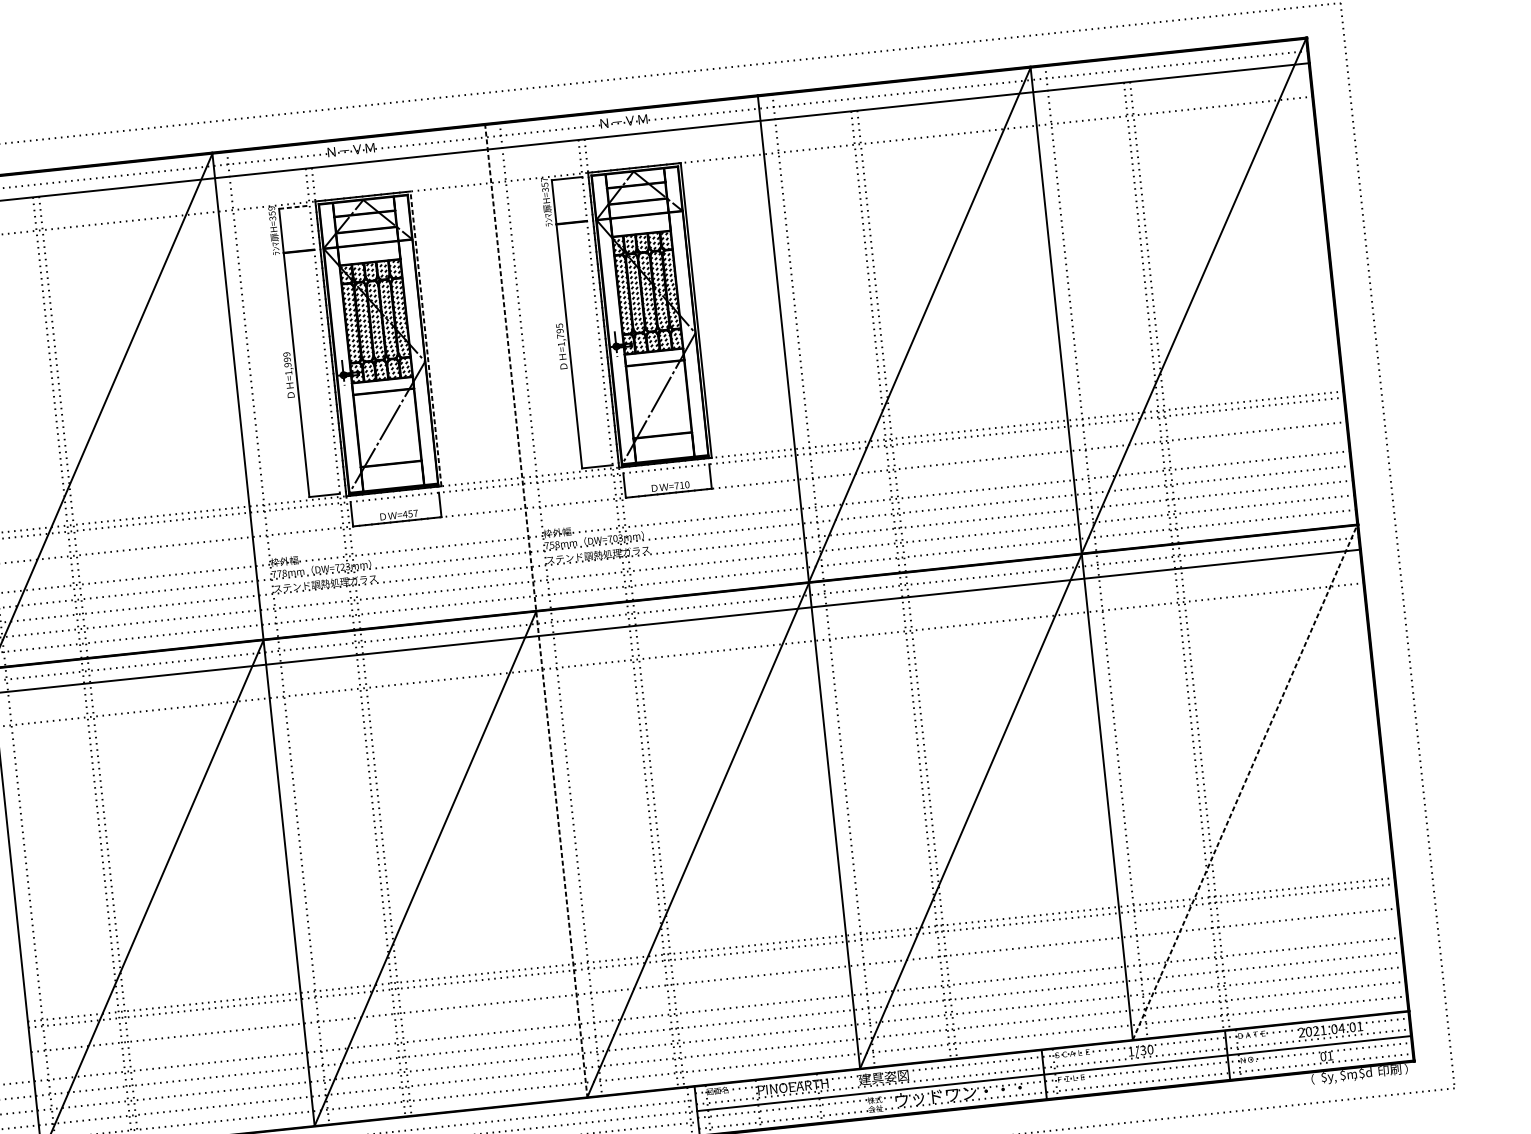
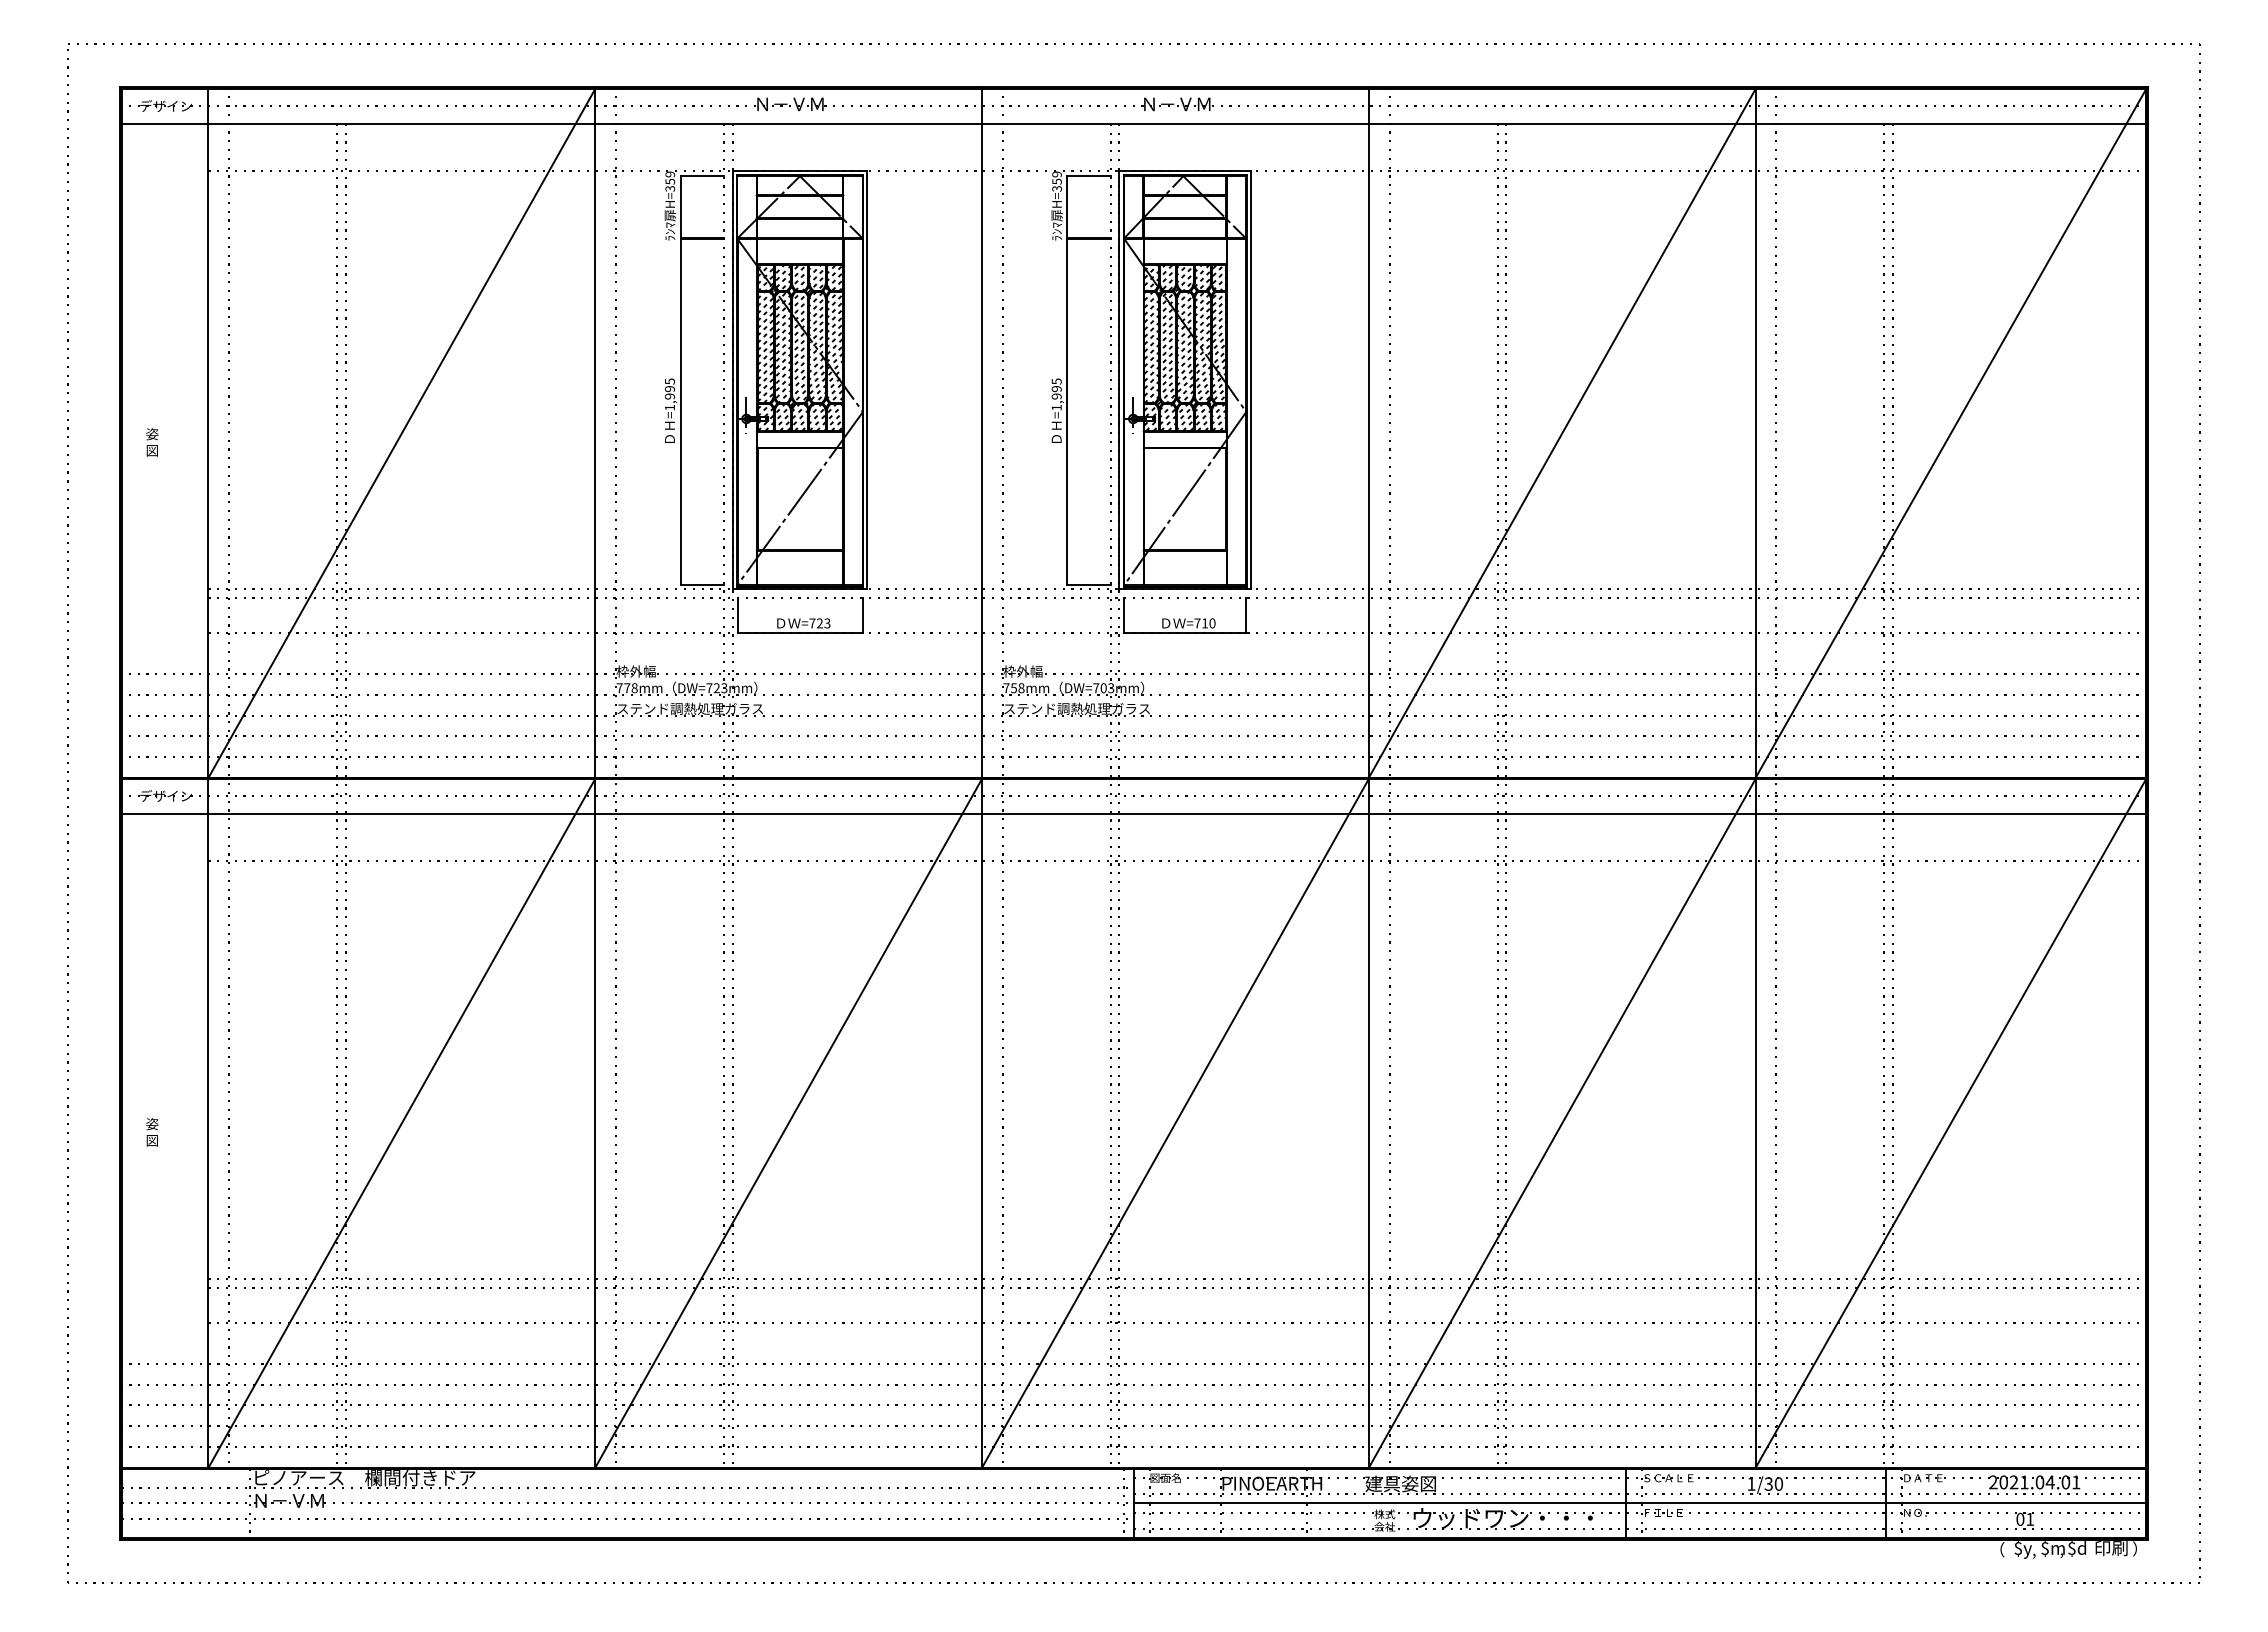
text: (544, 179) -> (1056, 174), H=357 -> H=359
line: (294, 207) -> (702, 176), dashed -> solid
text: (560, 336) -> (1056, 396), =1,795 -> =1,995
line: (425, 338) -> (867, 379), dashed -> solid
text: (286, 354) -> (669, 381), =1,999 -> =1,995
text: (410, 513) -> (819, 623), =457 -> =723
line: (536, 611) -> (982, 778), dashed -> solid
line: (1244, 782) -> (1950, 1123), dashed -> solid

